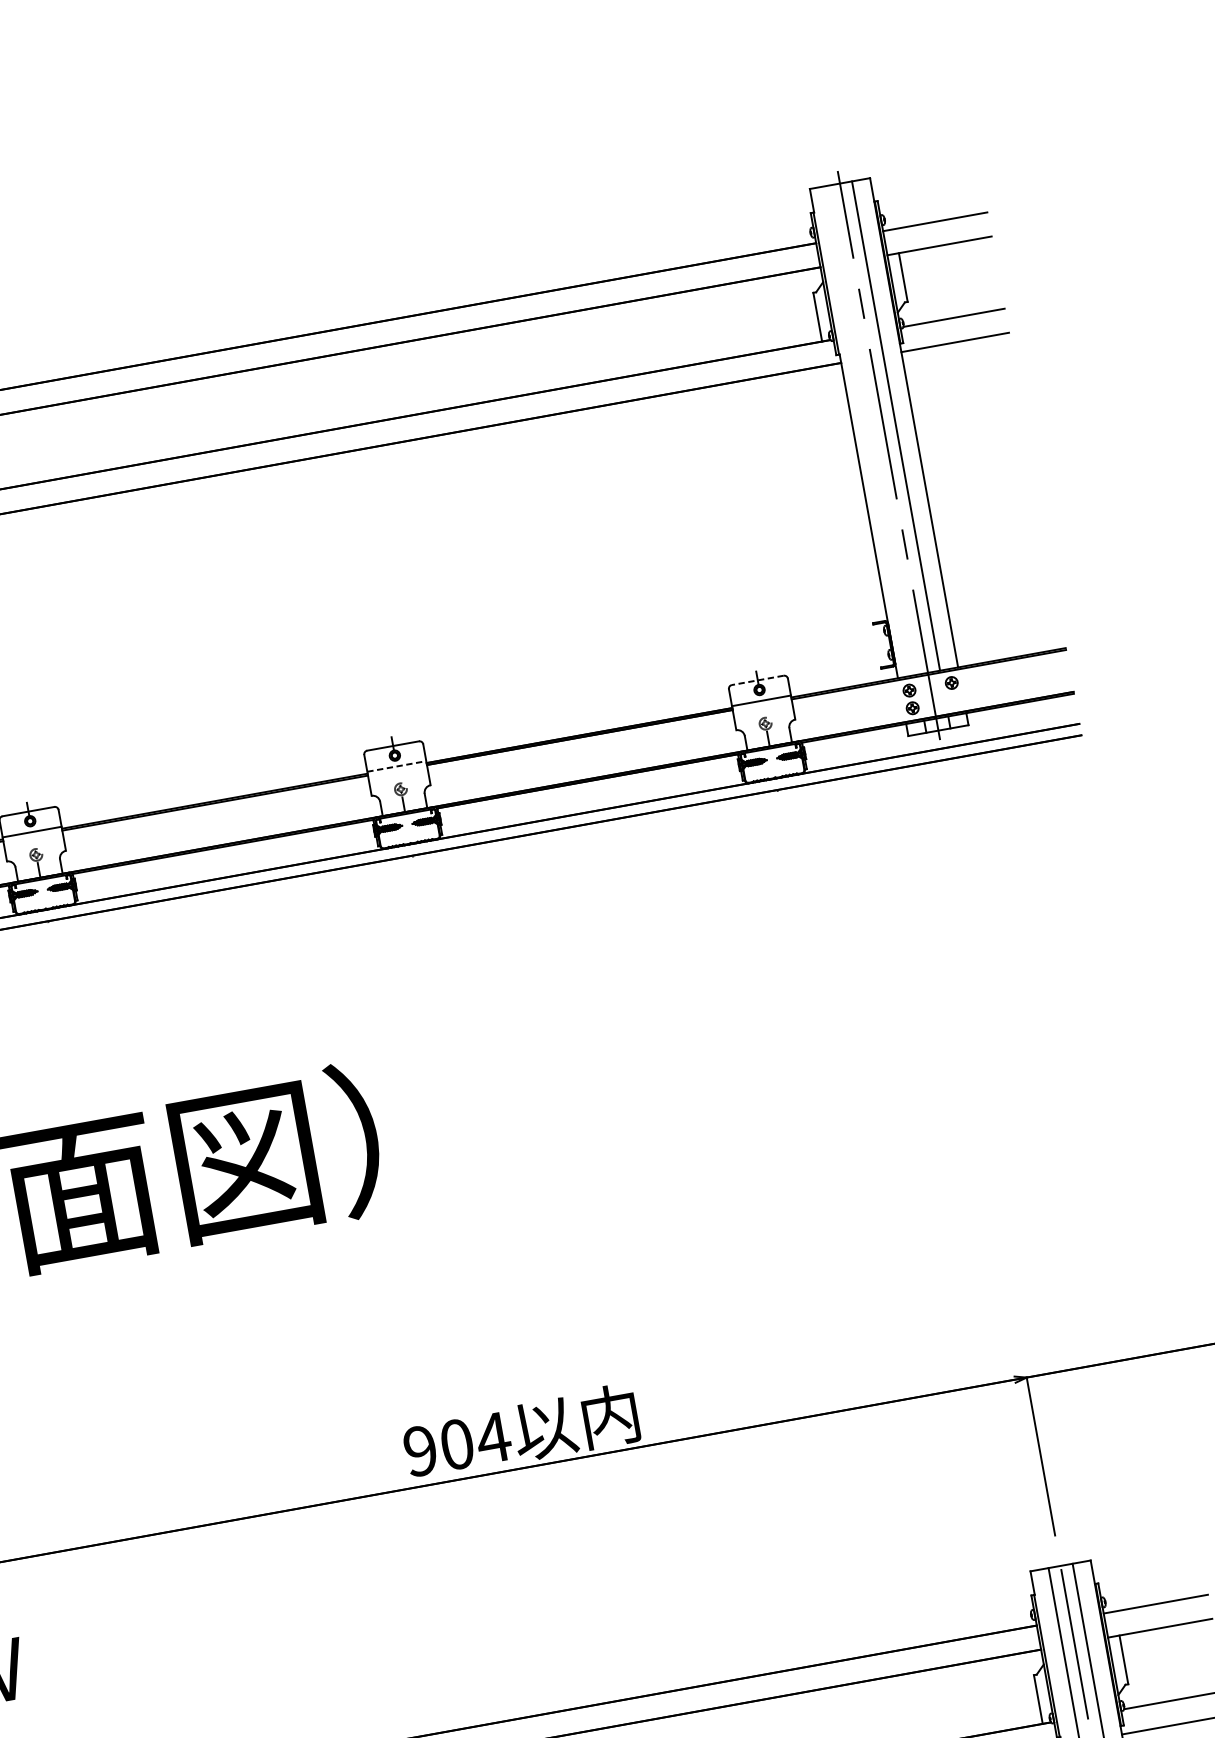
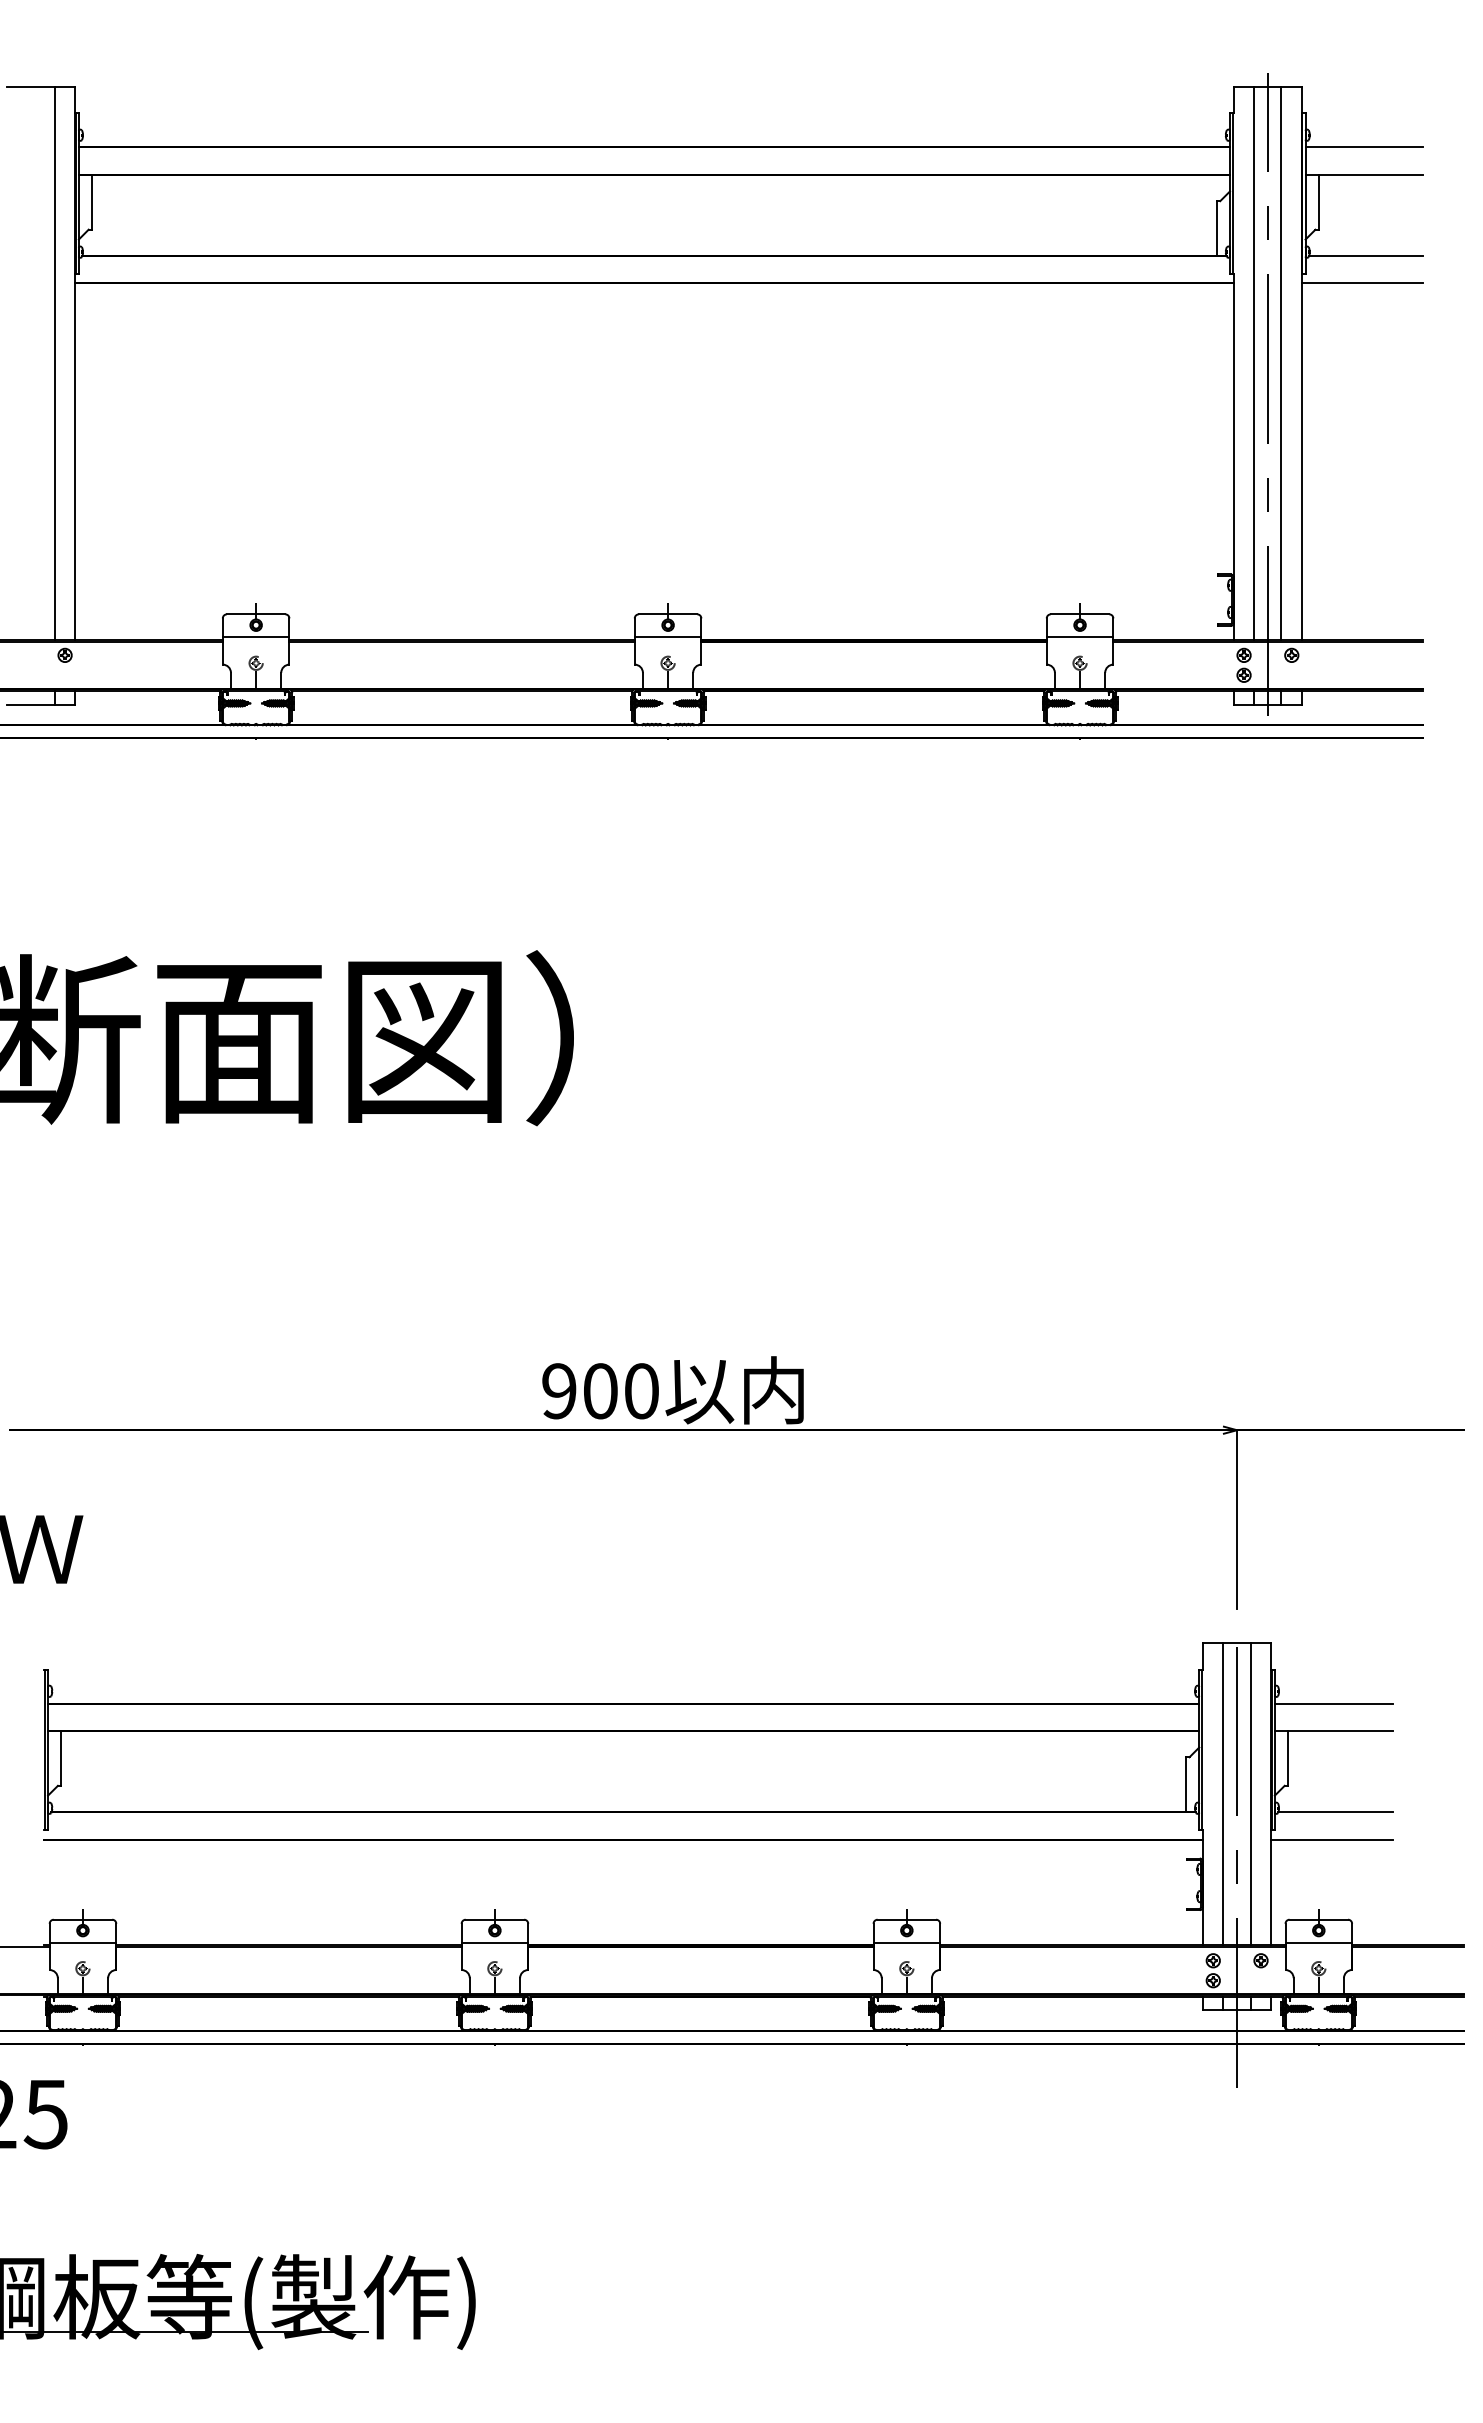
line: (872, 429) -> (1254, 362), added
line: (757, 680) -> (1079, 614), dashed -> solid
line: (397, 766) -> (668, 637), dashed -> solid
text: (493, 1438) -> (641, 1391), 904 -> 900

